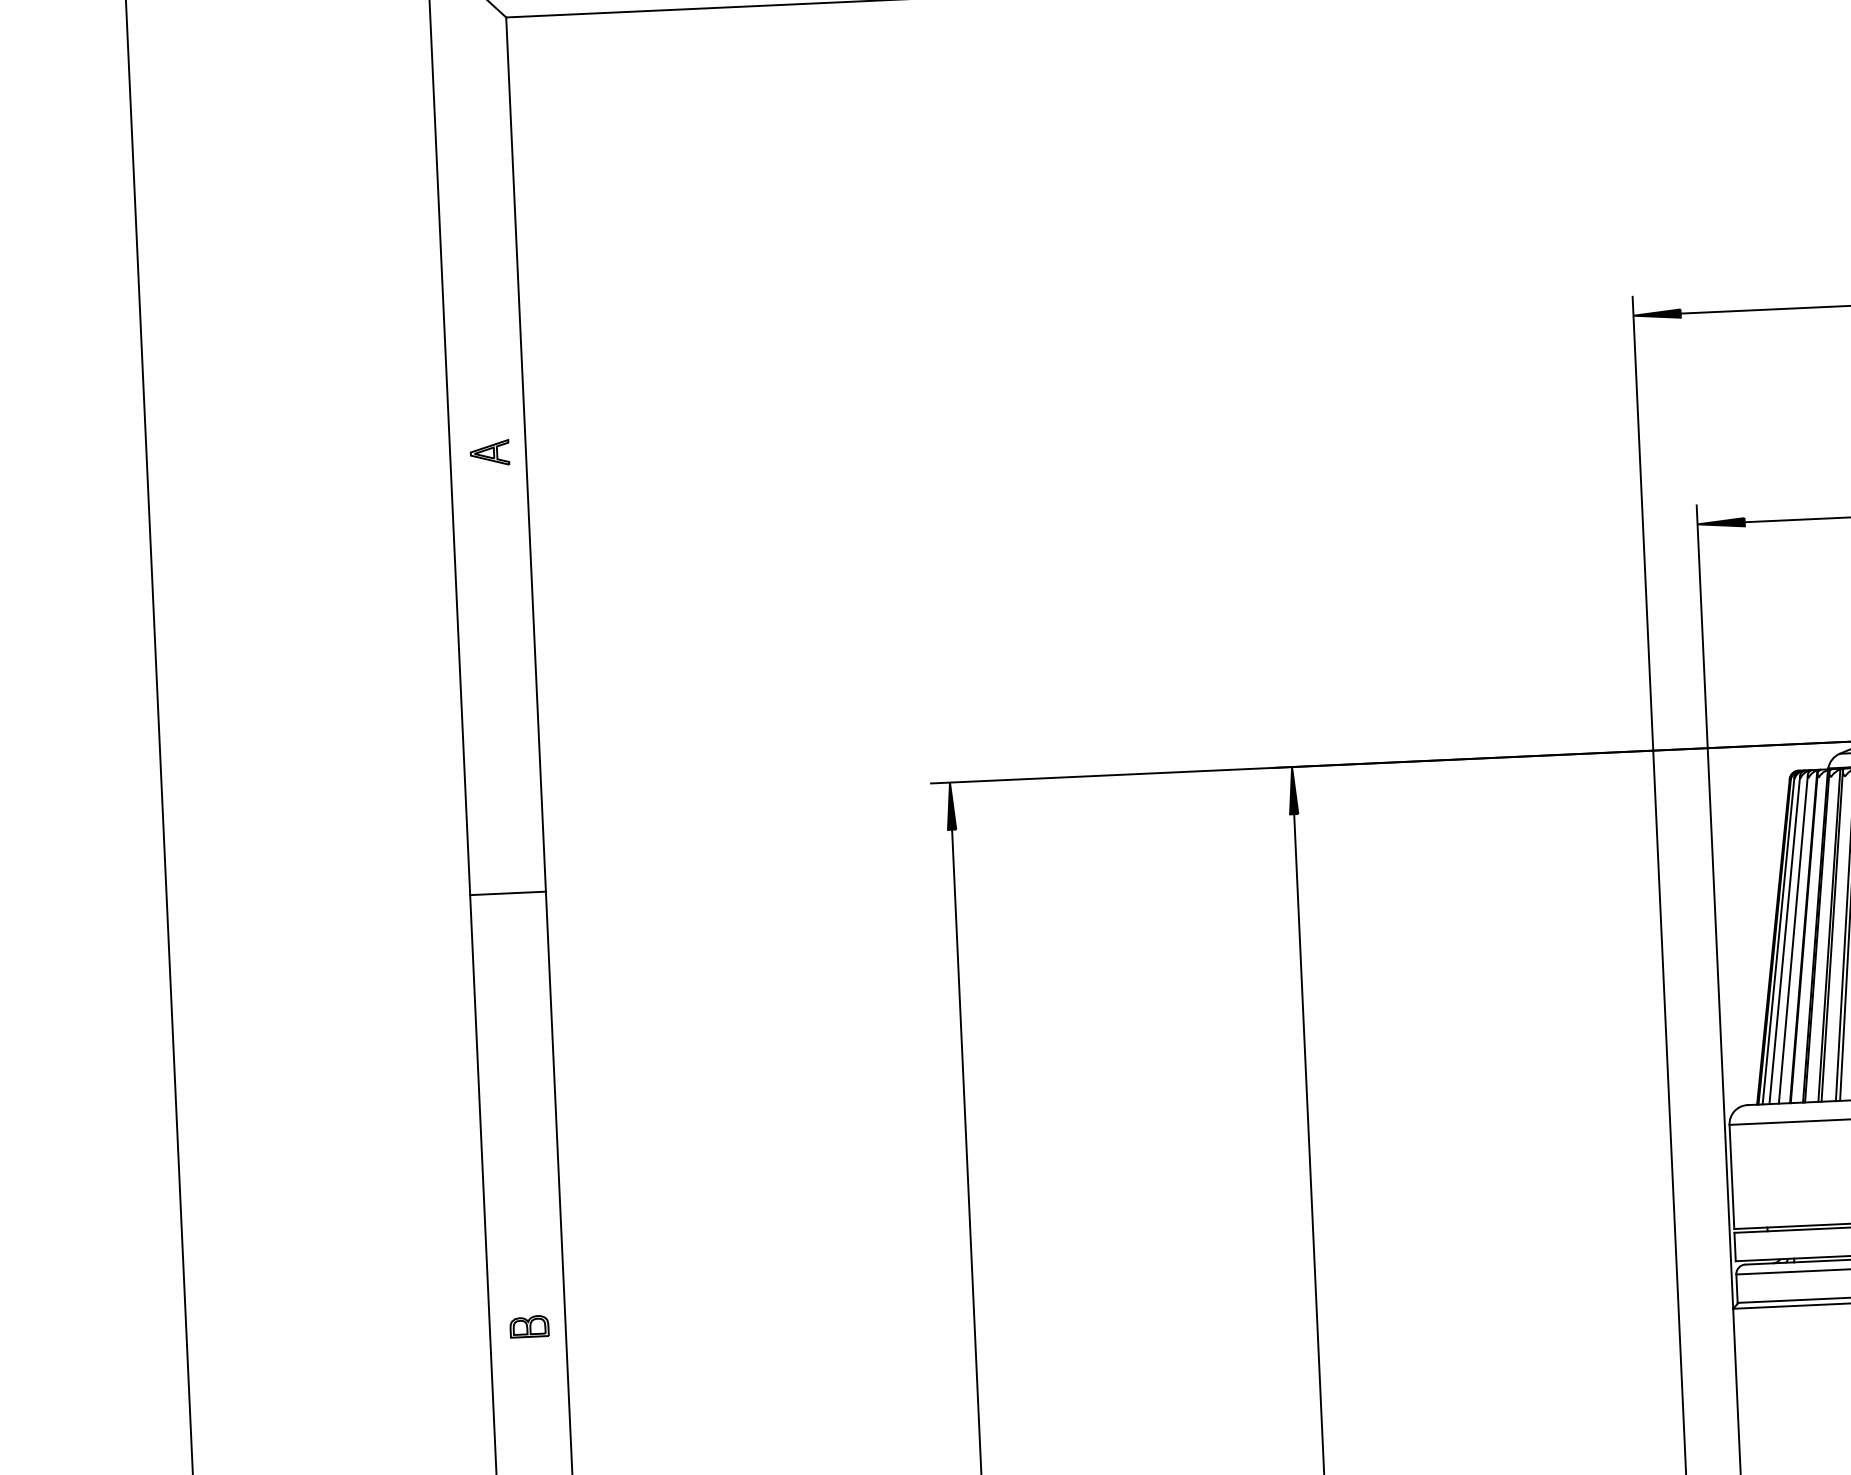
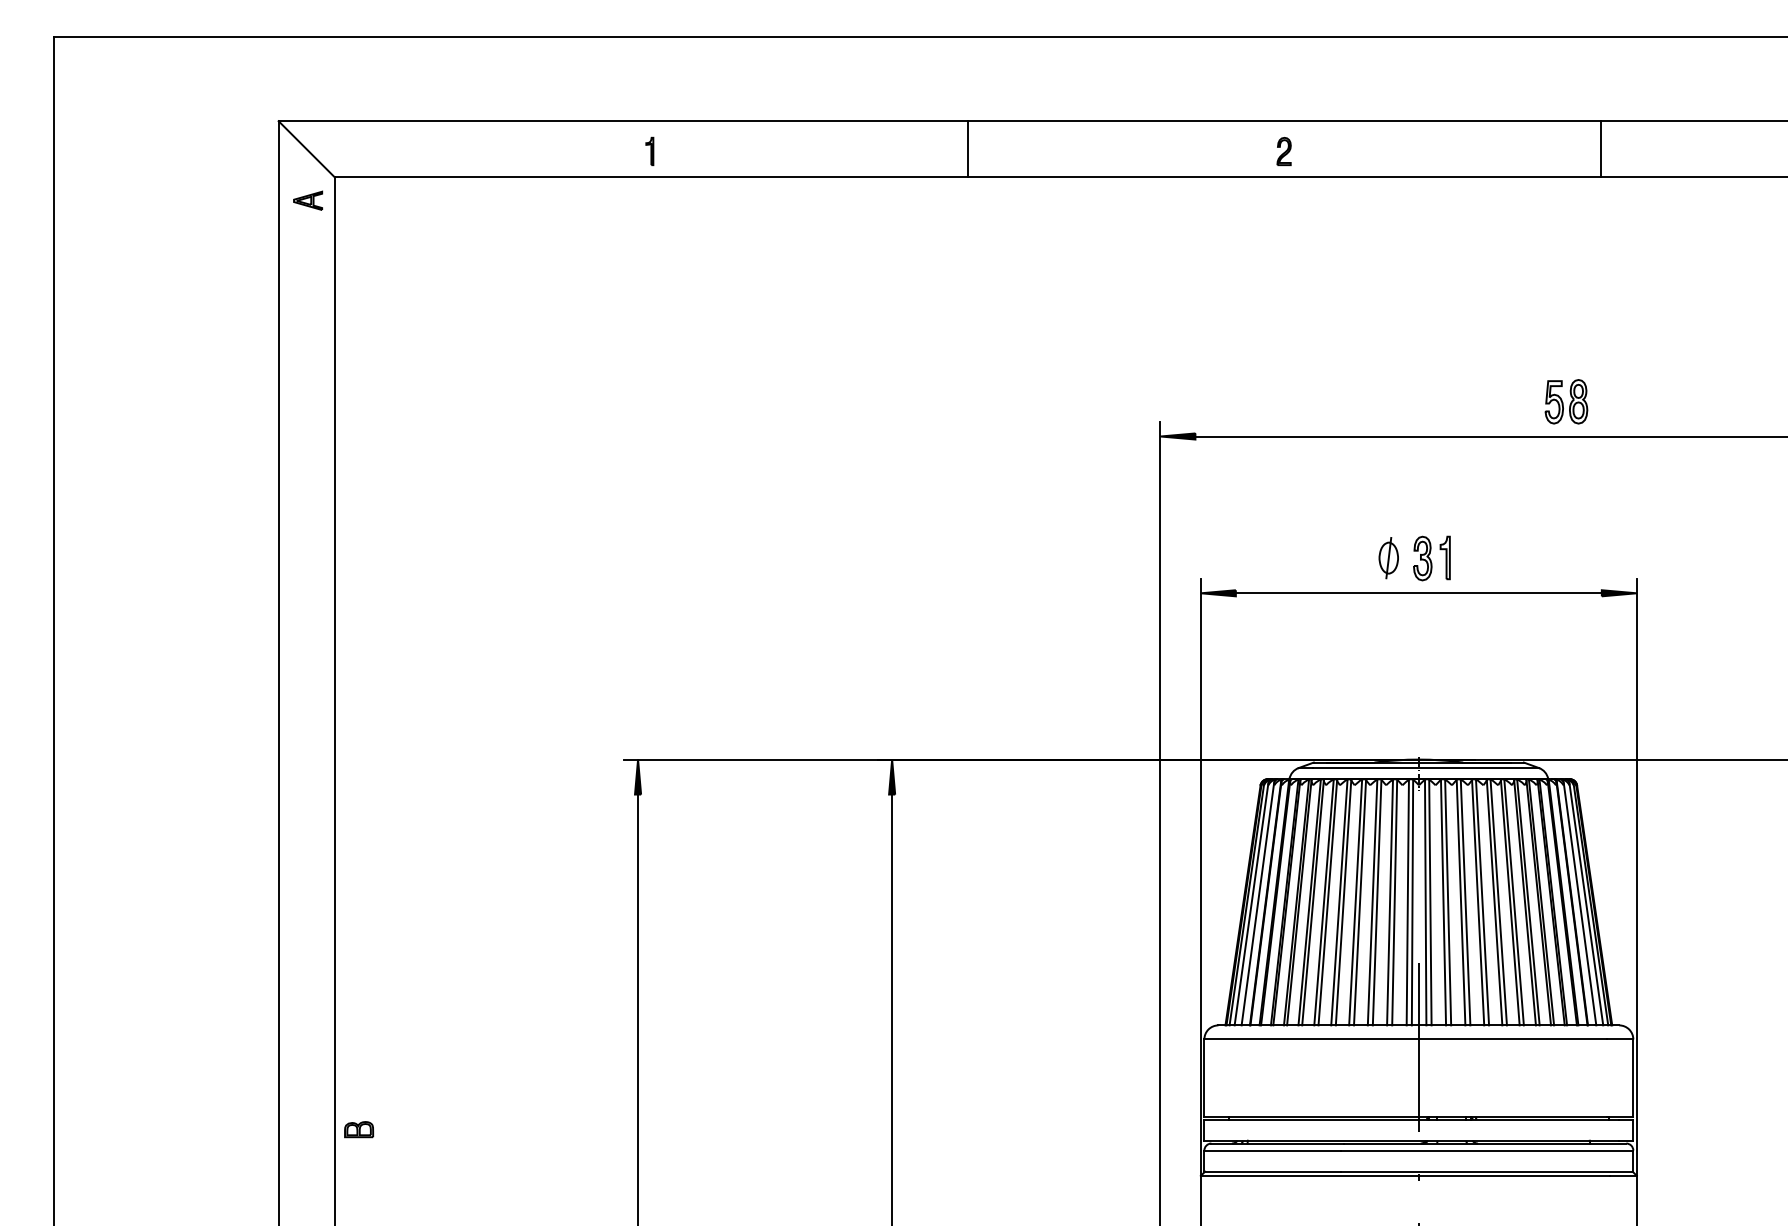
part: (490, 452) -> (308, 200), moved
line: (507, 893) -> (306, 826), removed
part: (530, 1326) -> (359, 1129), moved

